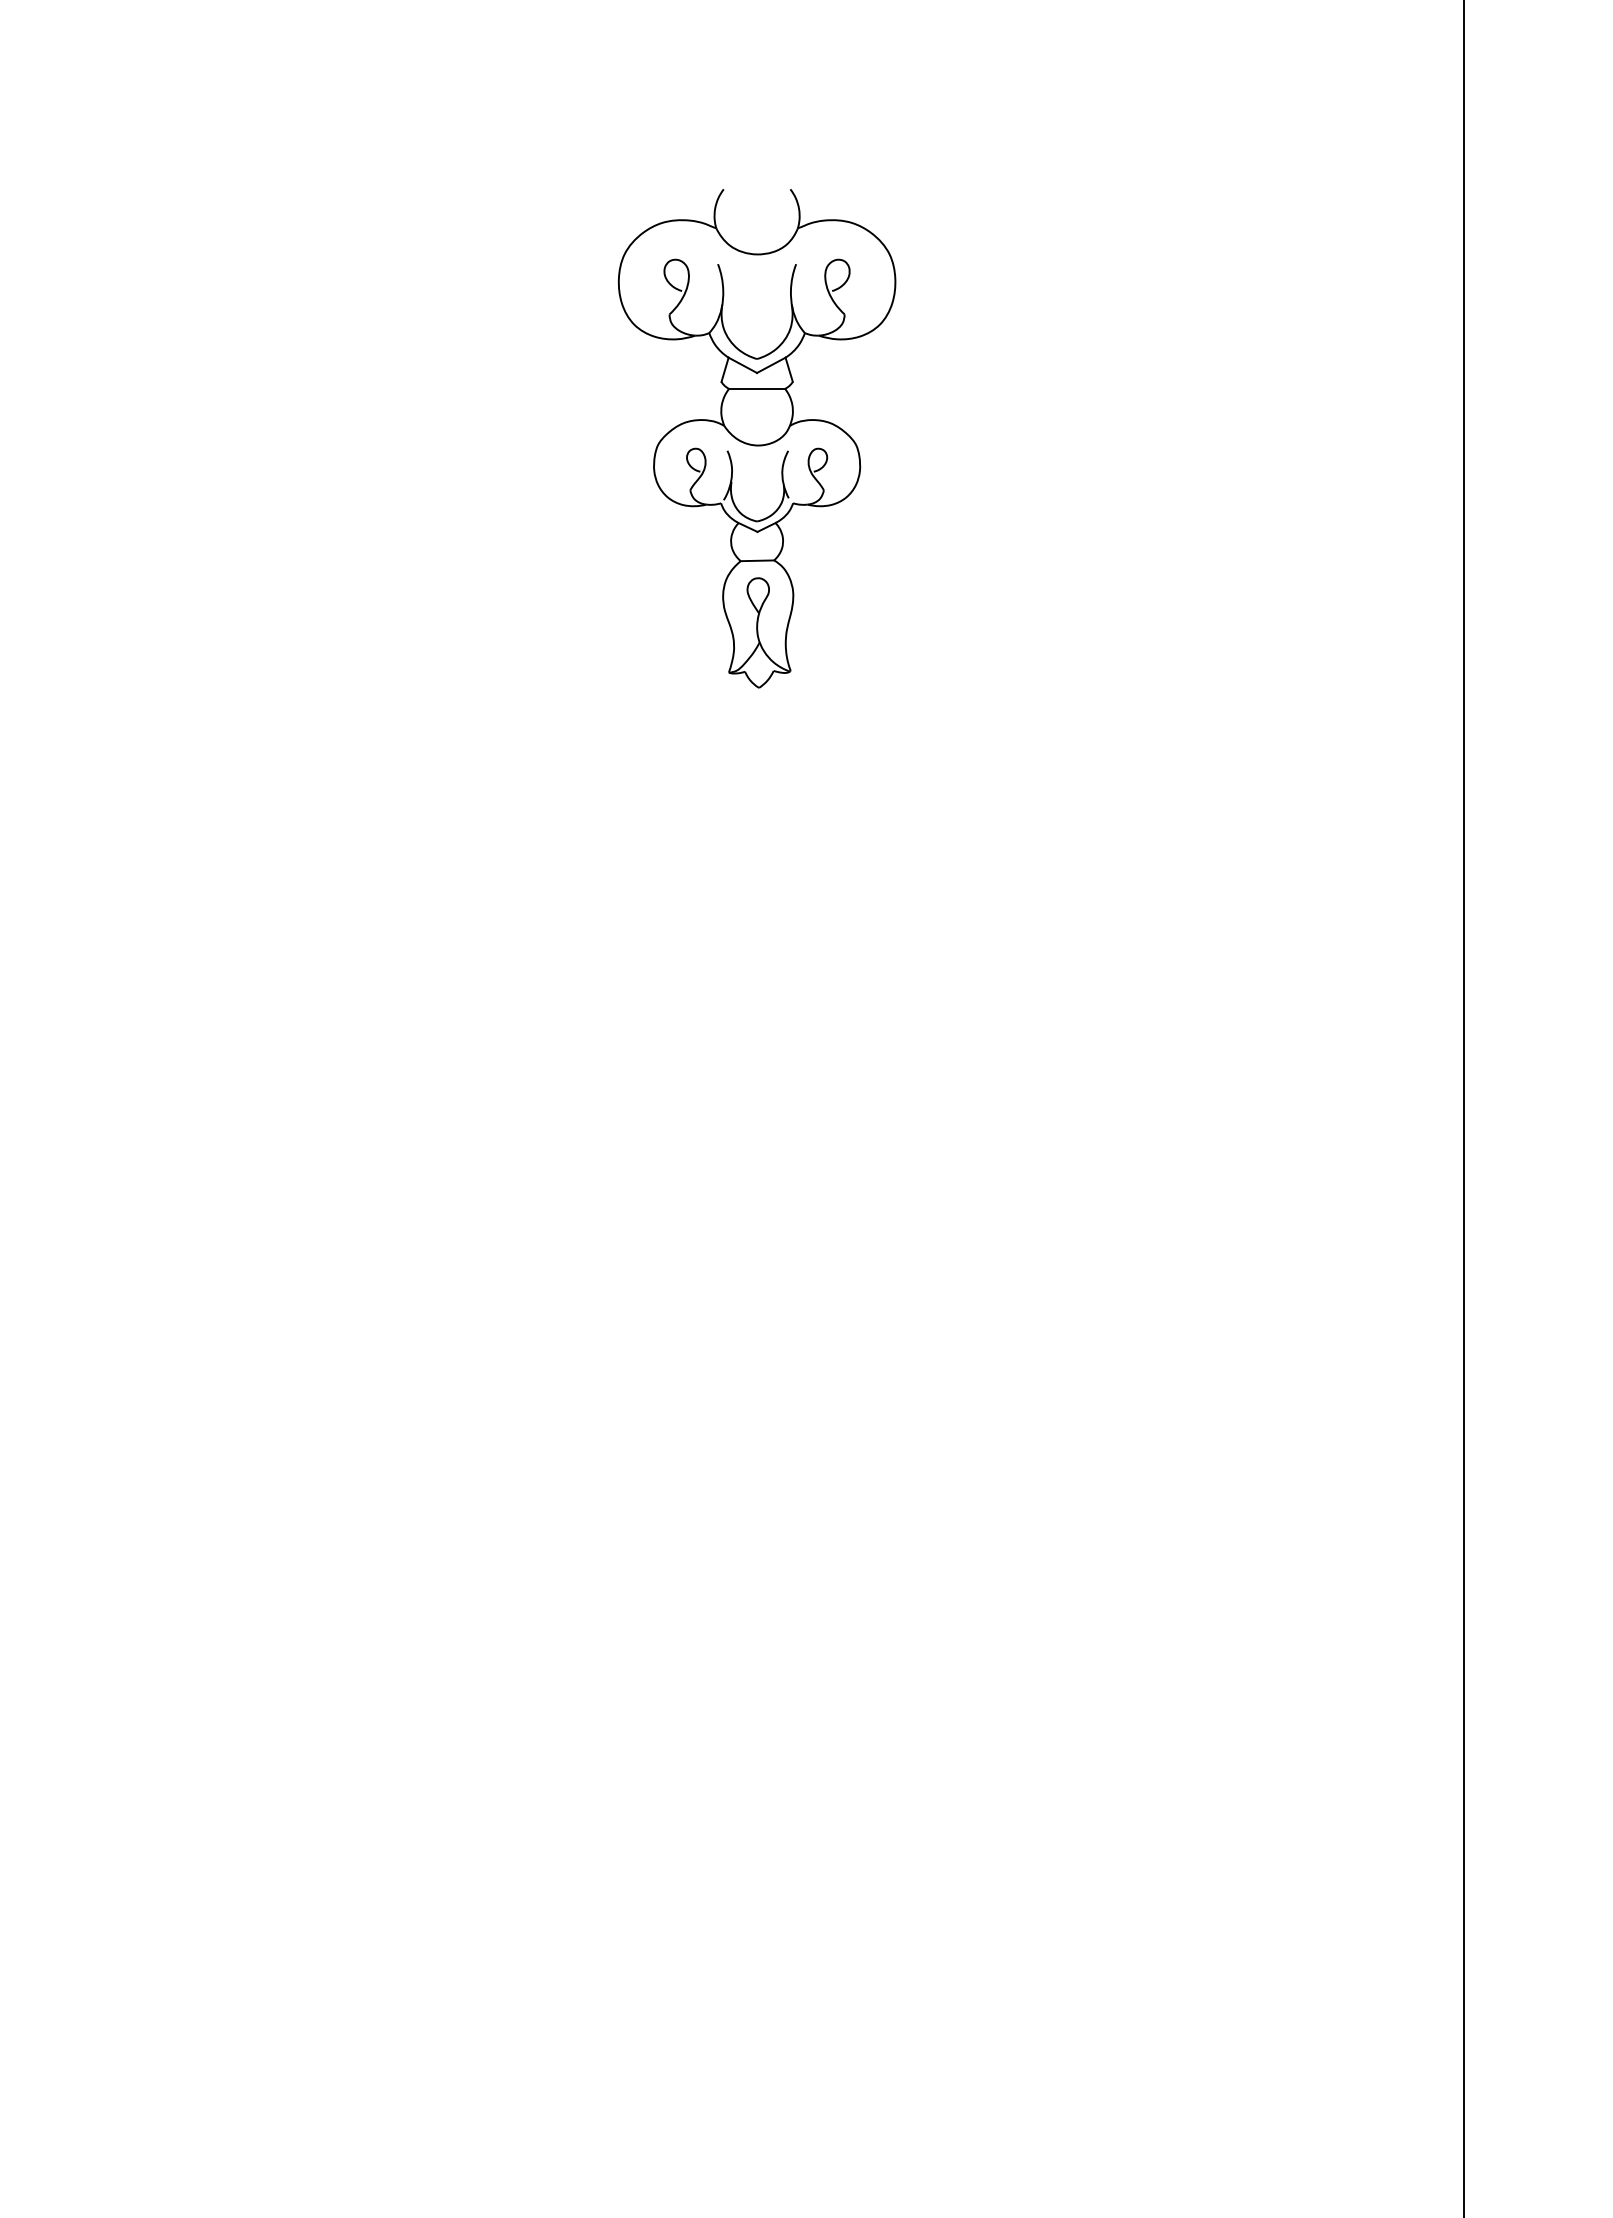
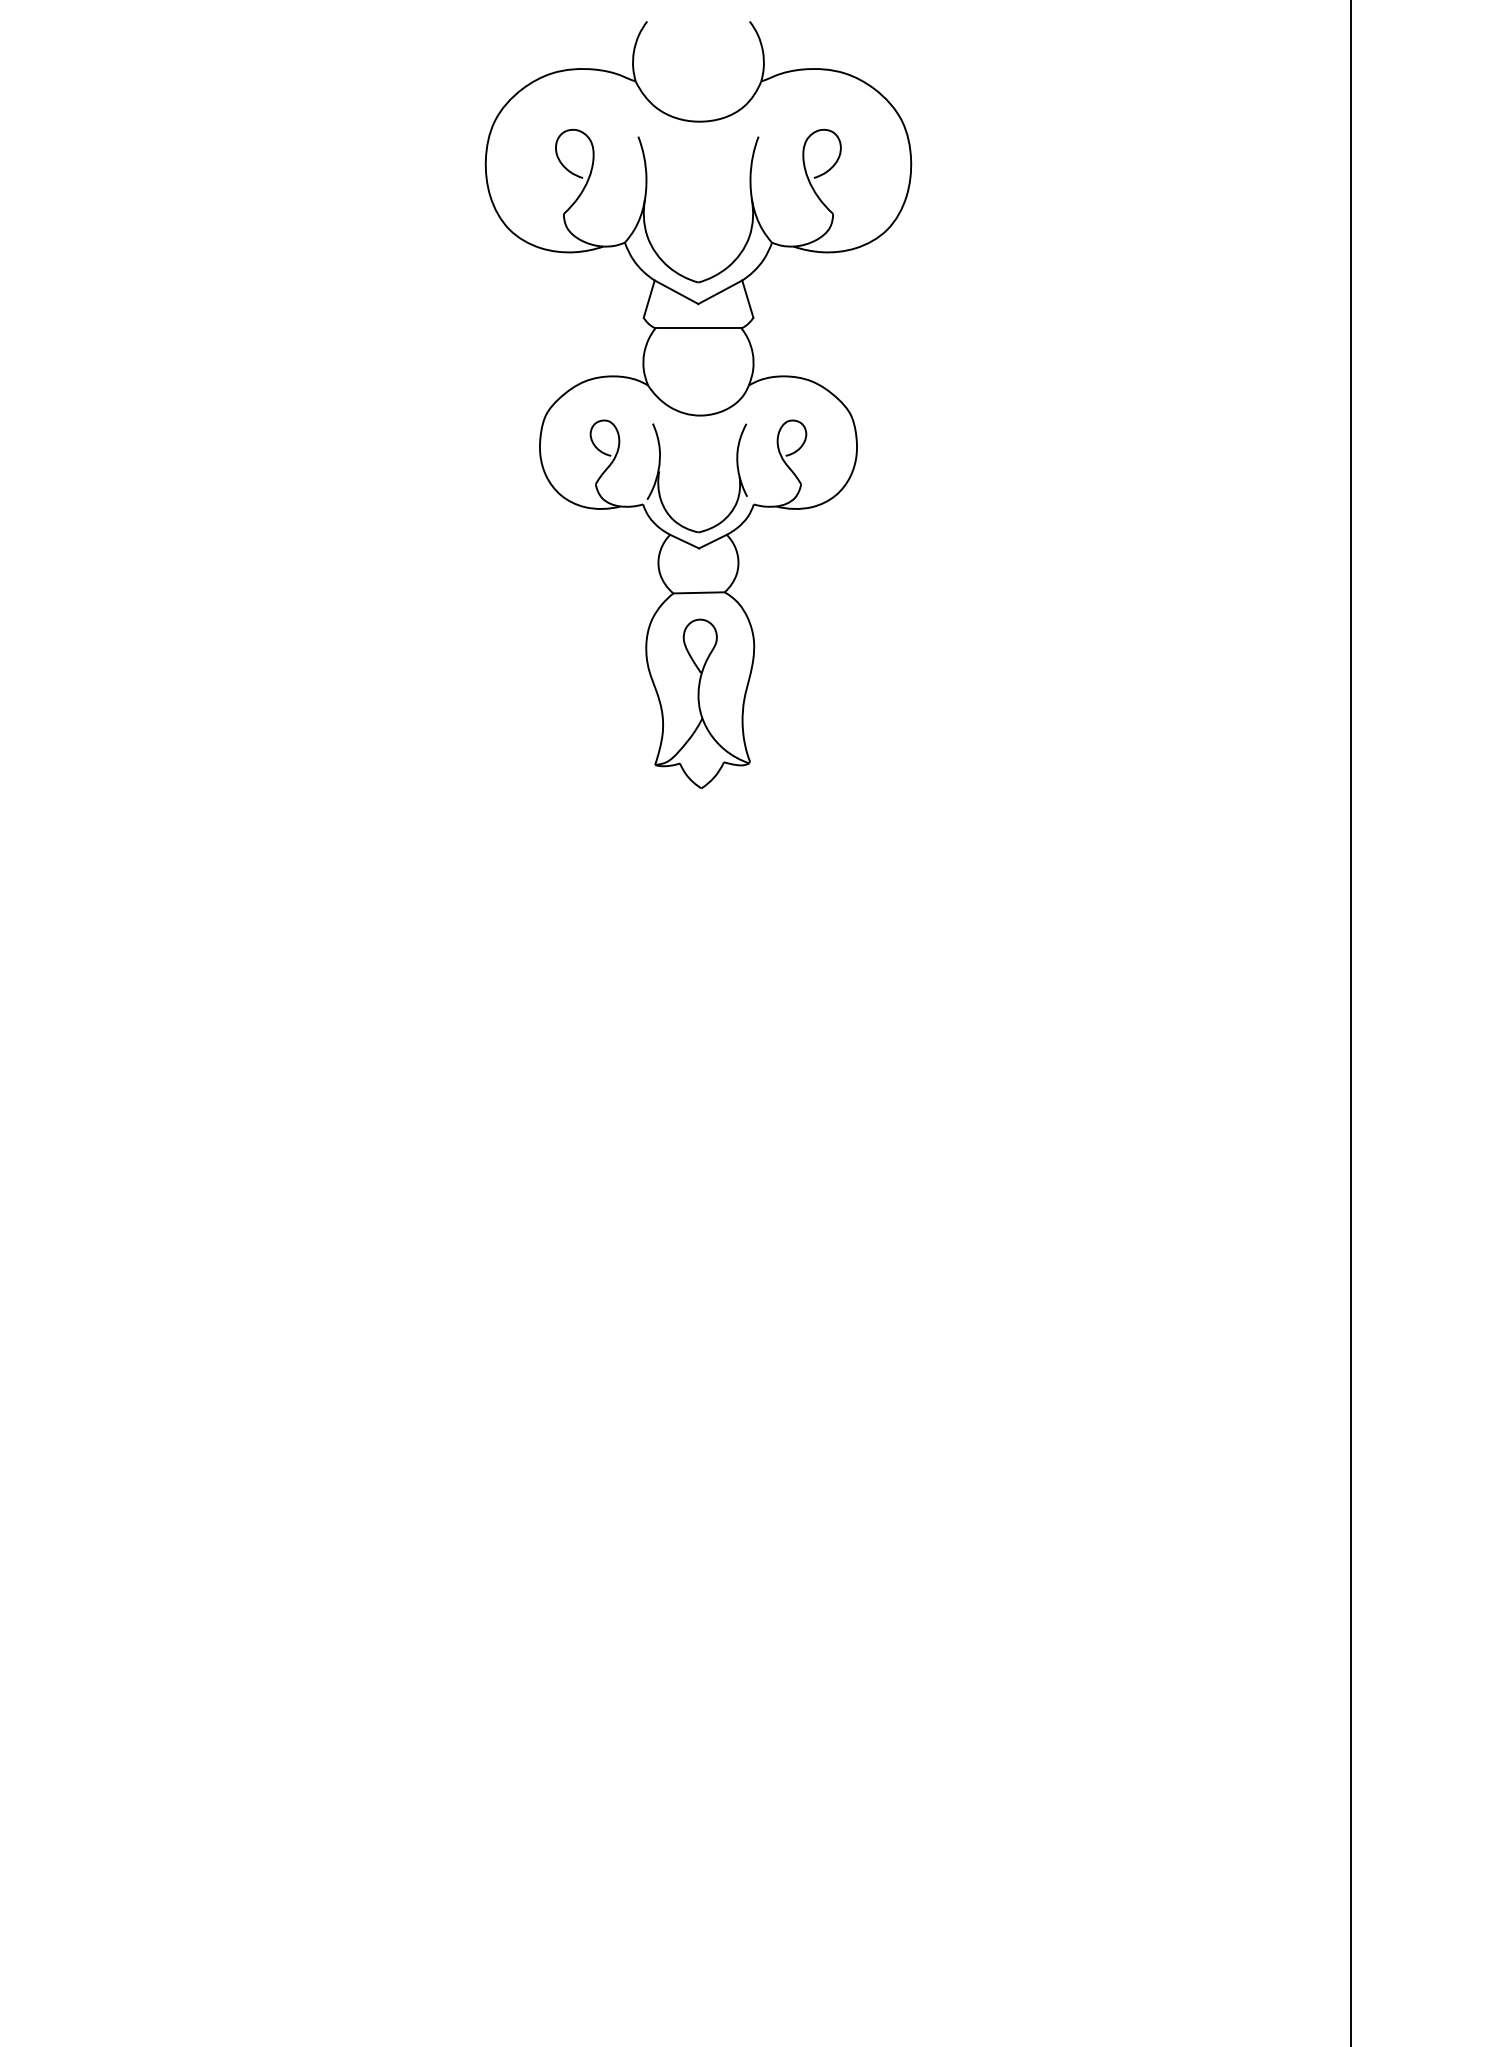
part: (756, 438) -> (697, 404), size x1.67

